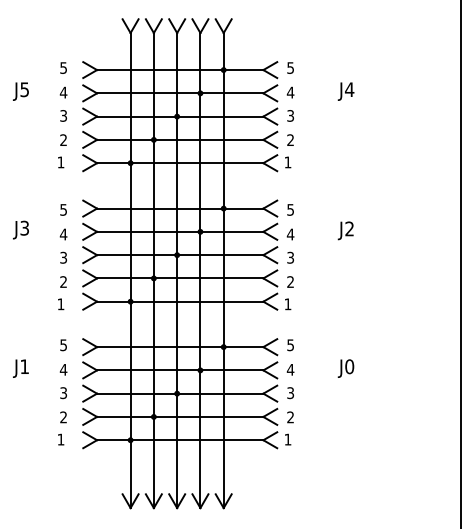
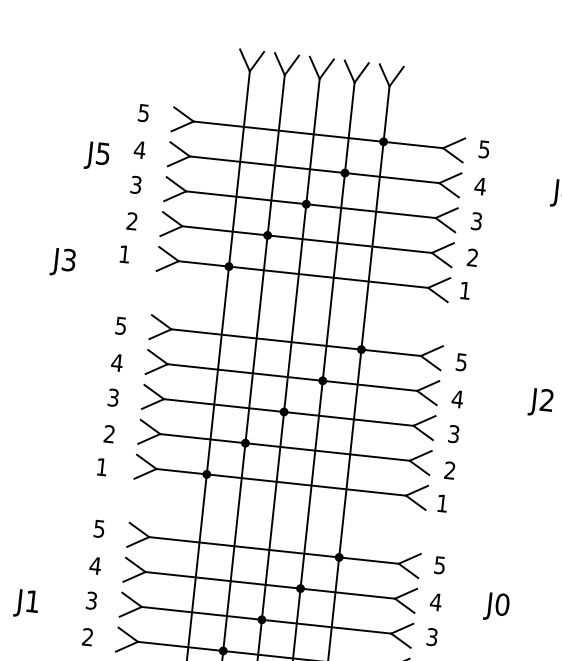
text: (20, 91) -> (96, 155), moved
text: (20, 229) -> (62, 261), moved
text: (20, 368) -> (25, 603), moved
text: (345, 368) -> (495, 606), moved

